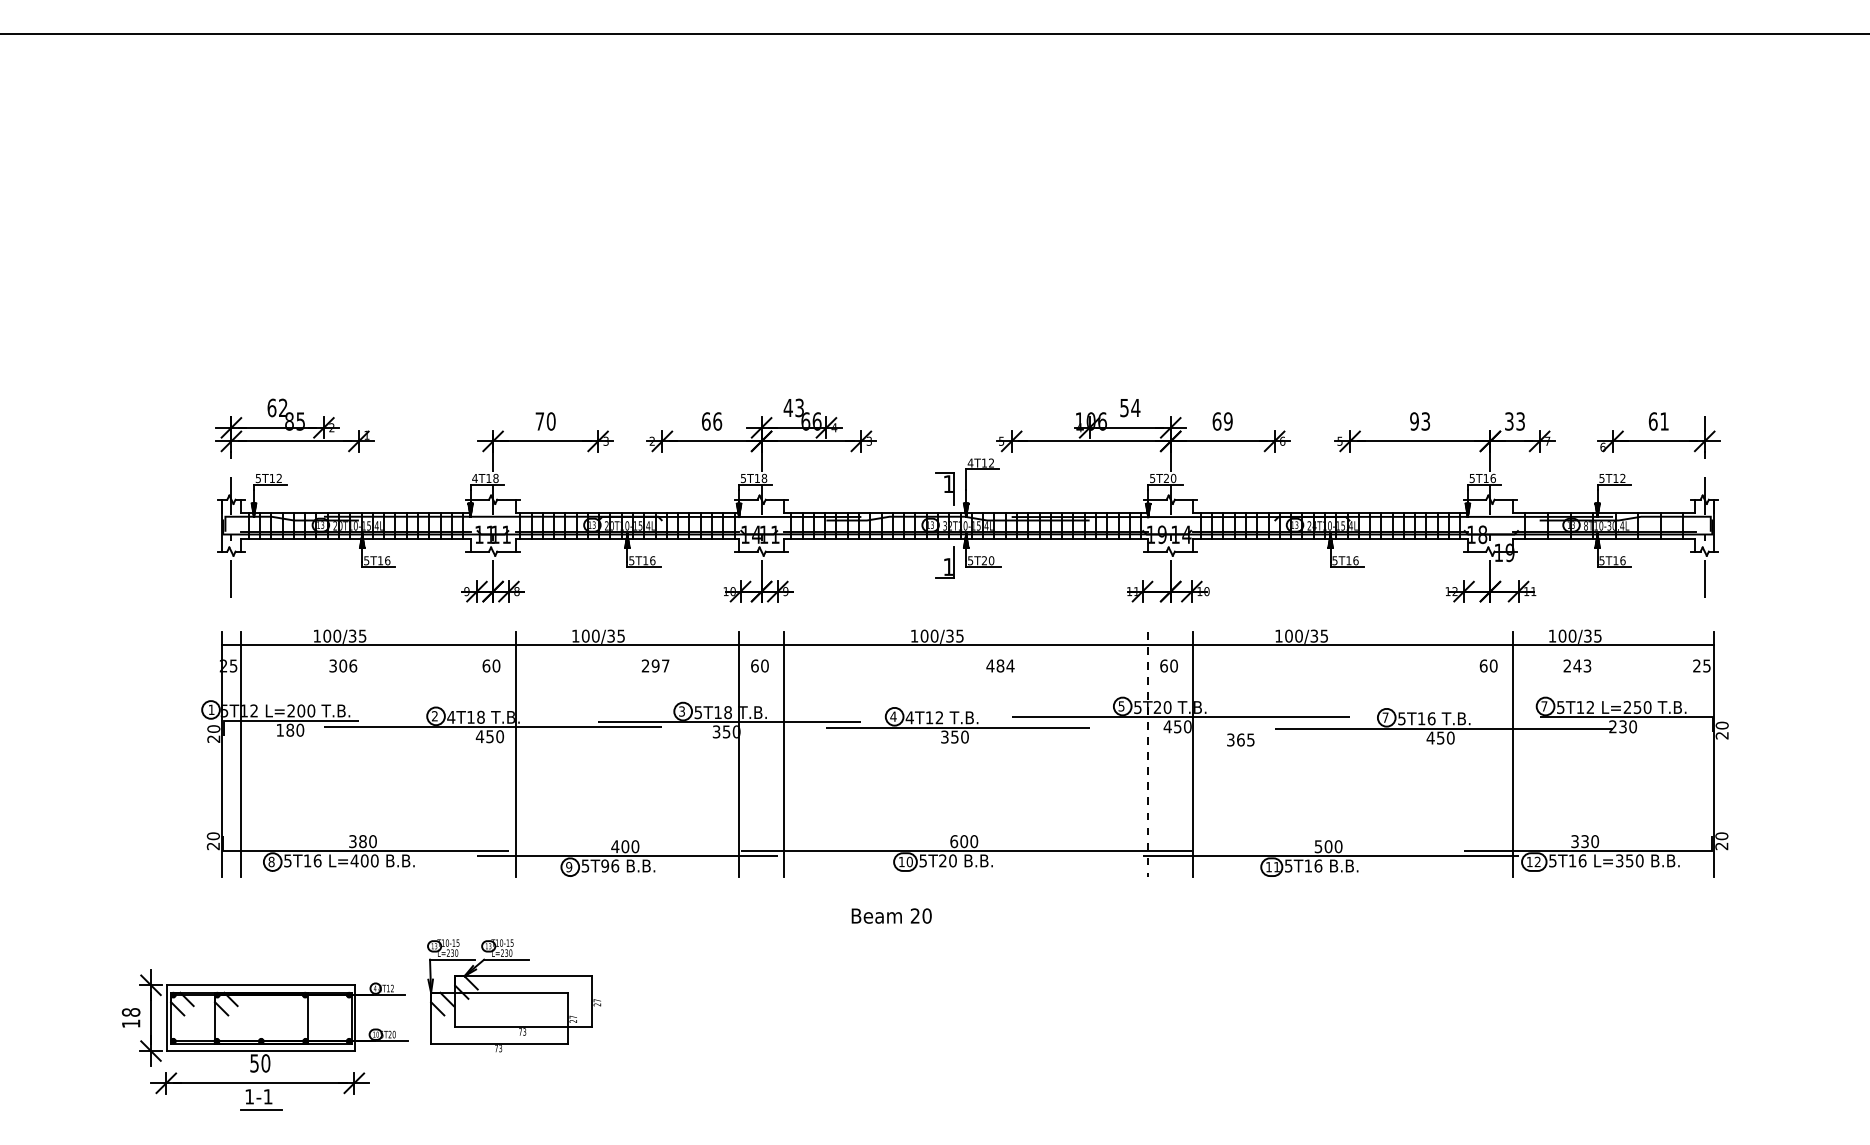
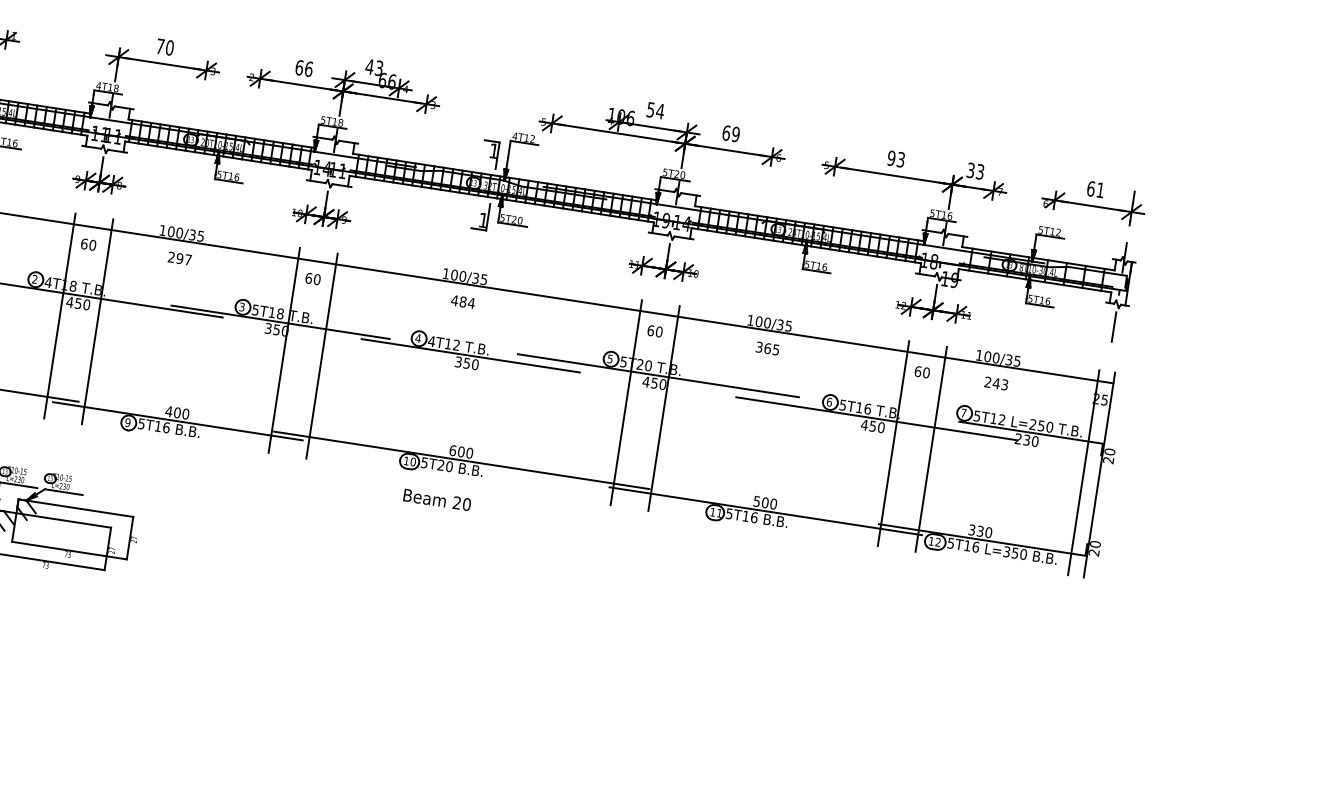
text: (655, 665) -> (179, 258), moved
text: (1000, 665) -> (463, 301), moved
text: (1385, 717) -> (829, 402), 7 -> 6
text: (1240, 739) -> (767, 348), moved
line: (470, 754) -> (59, 315), added
line: (1148, 754) -> (626, 402), dashed -> solid
line: (1467, 754) -> (893, 443), added
line: (1695, 754) -> (1083, 472), added
text: (605, 865) -> (158, 426), 5T96 -> 5T16
text: (891, 915) -> (437, 499), moved

